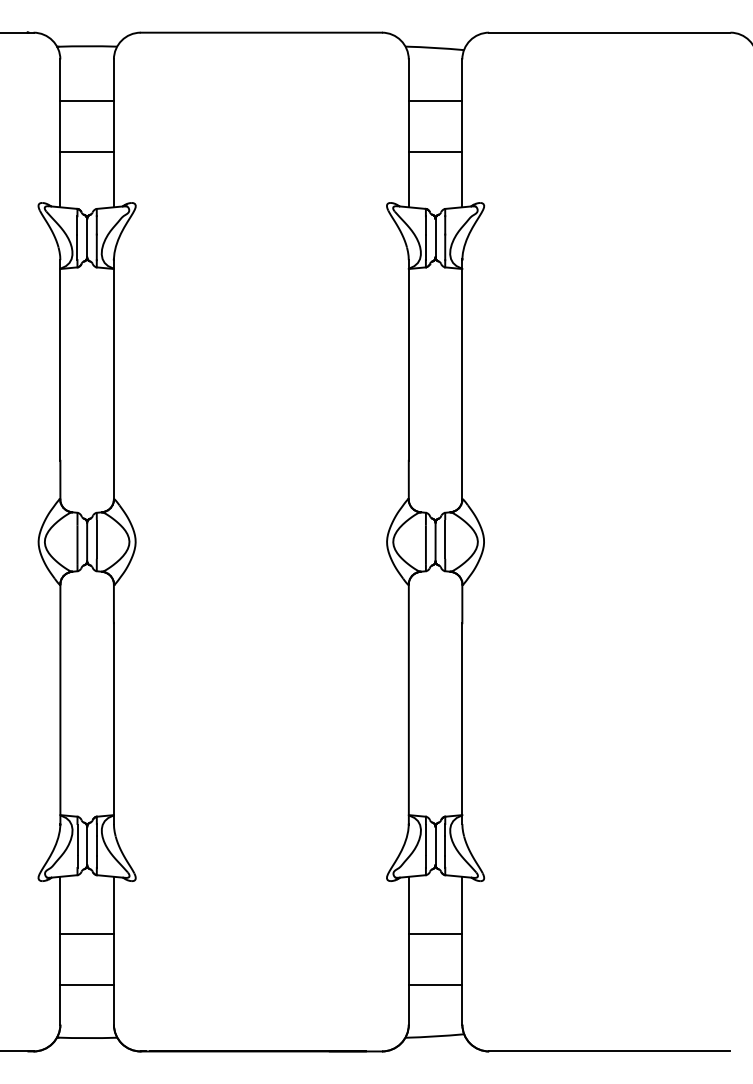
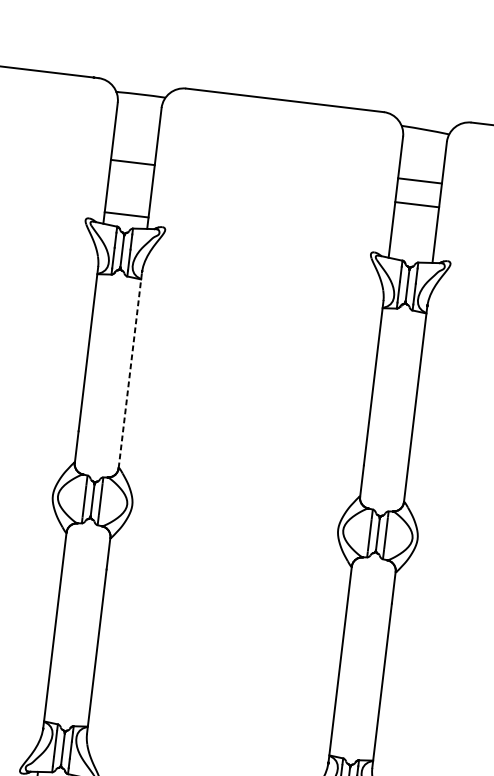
line: (86, 101) -> (132, 162), moved
line: (435, 101) -> (417, 204), moved
line: (86, 152) -> (126, 214), moved
line: (435, 152) -> (419, 181), moved
line: (113, 379) -> (130, 369), solid -> dashed

